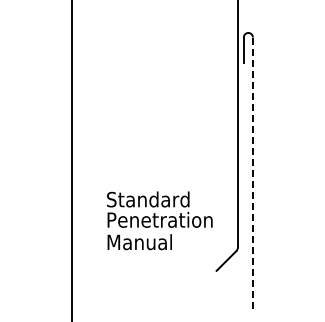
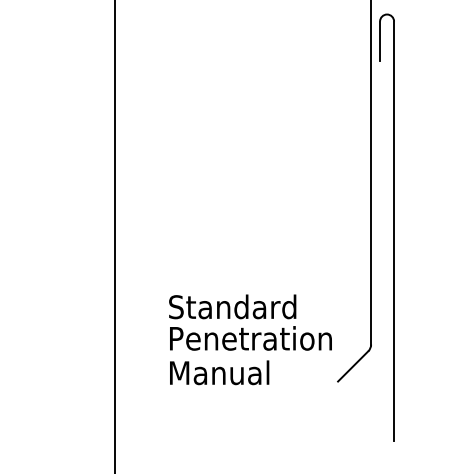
line: (252, 173) -> (393, 231), dashed -> solid
text: (159, 220) -> (249, 339), moved

